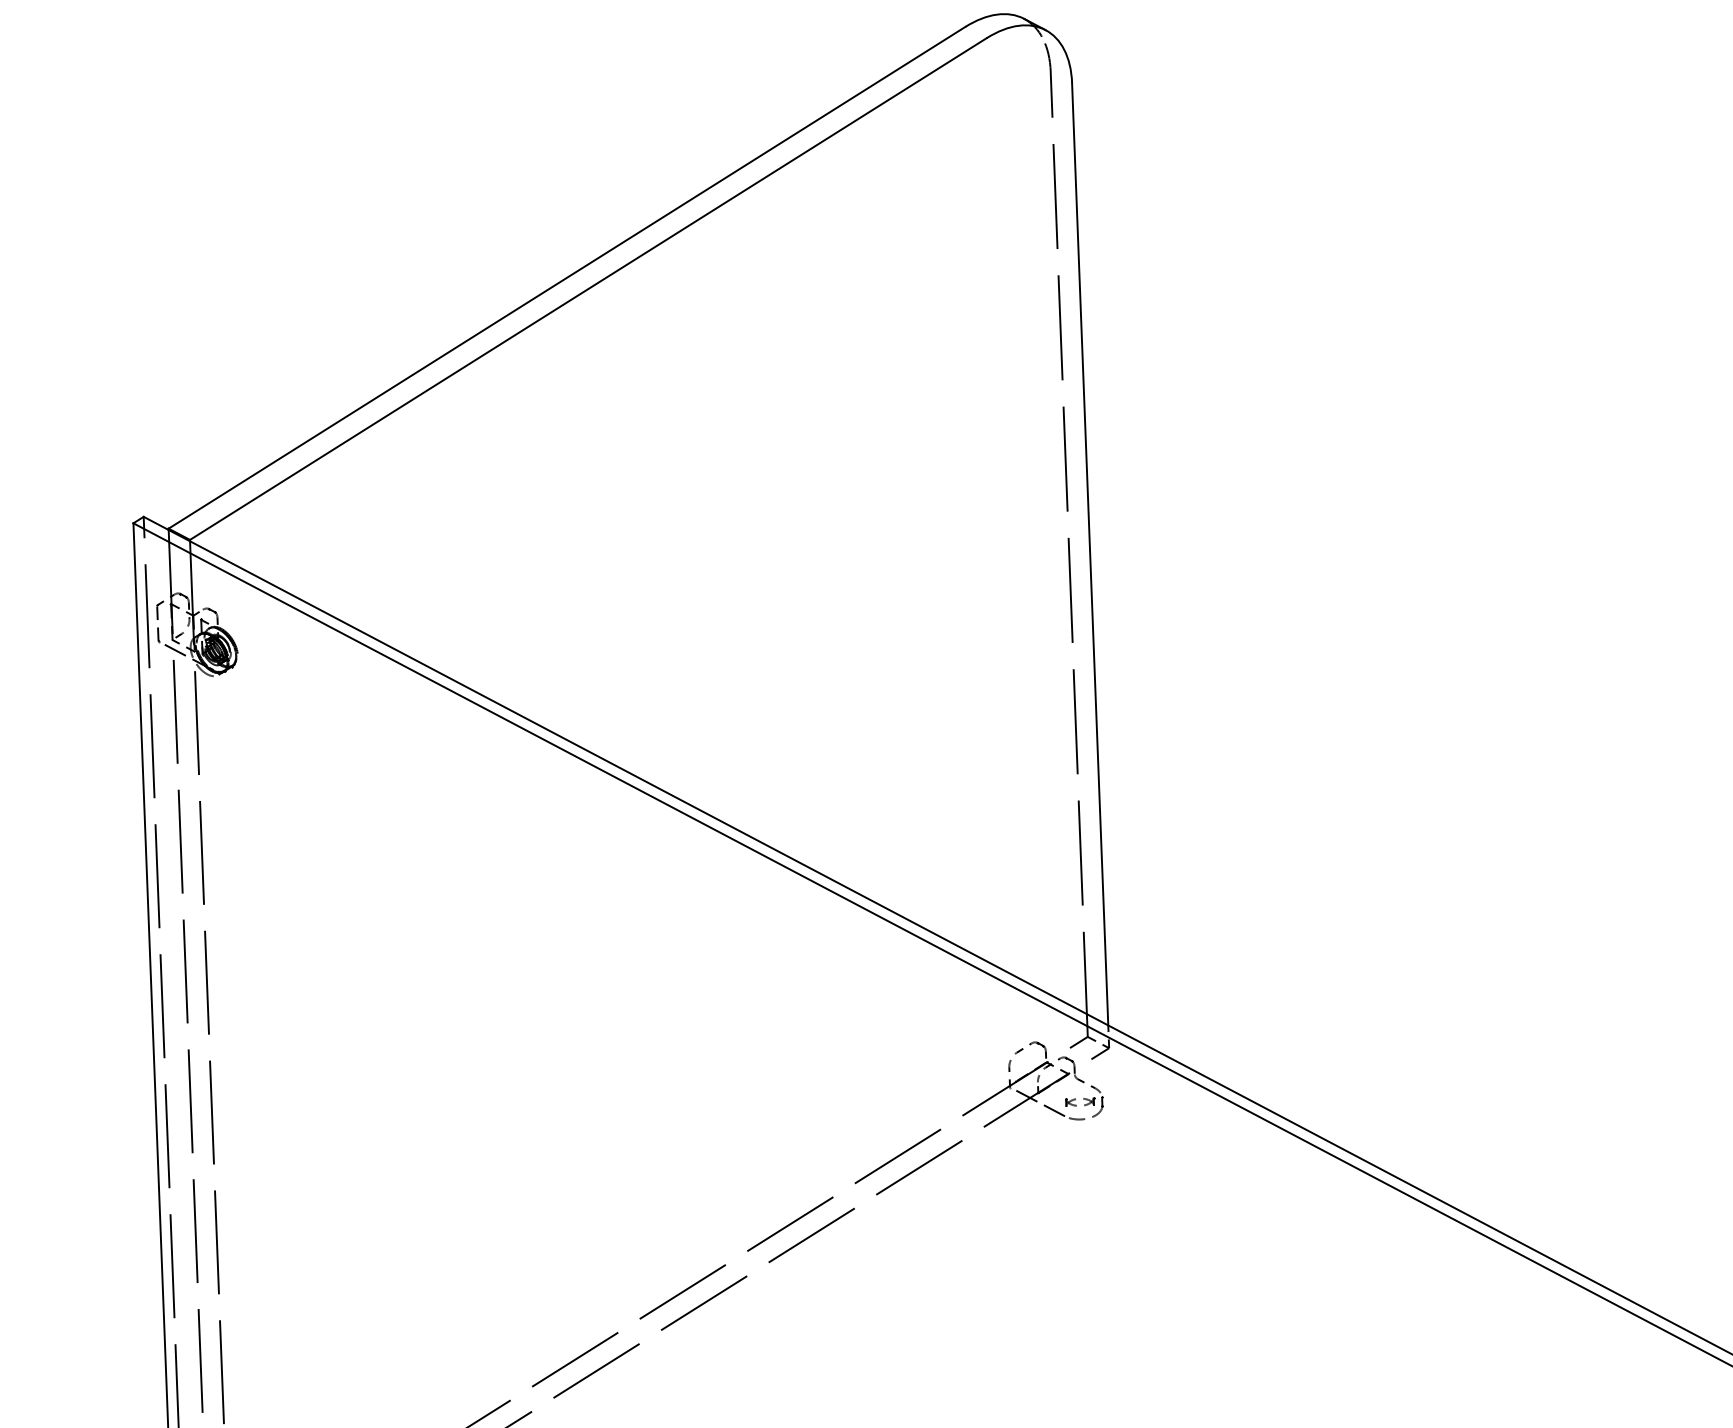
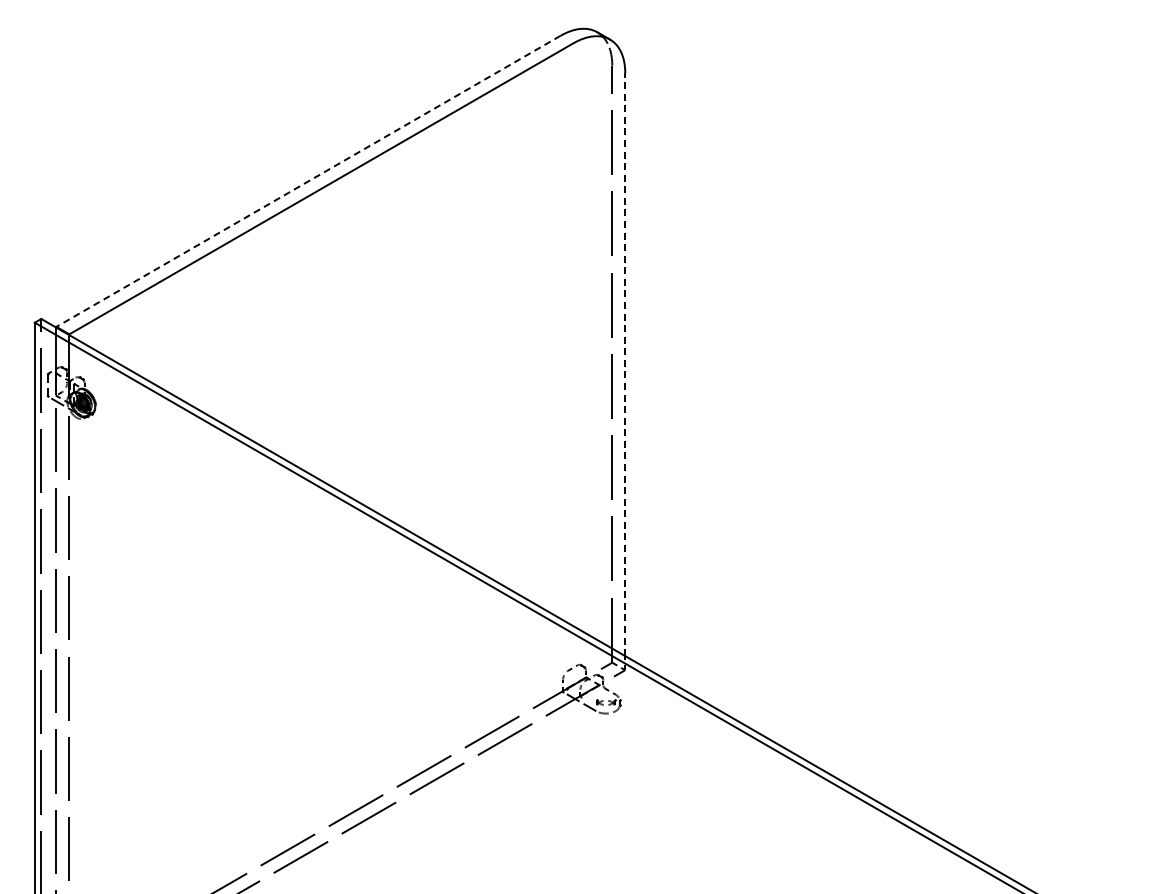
line: (566, 278) -> (308, 181), solid -> dashed
line: (1090, 554) -> (625, 364), solid -> dashed

